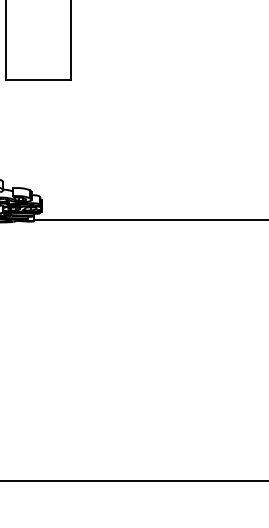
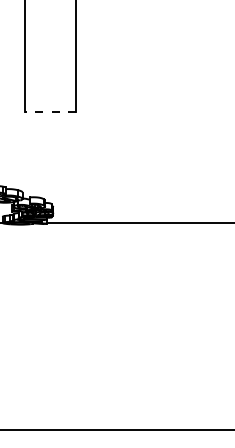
line: (38, 80) -> (50, 111), solid -> dashed

